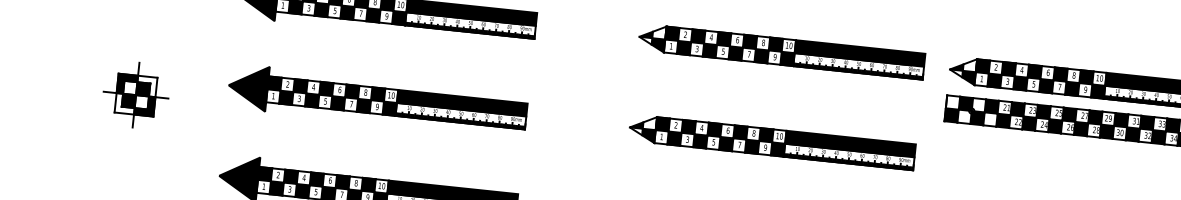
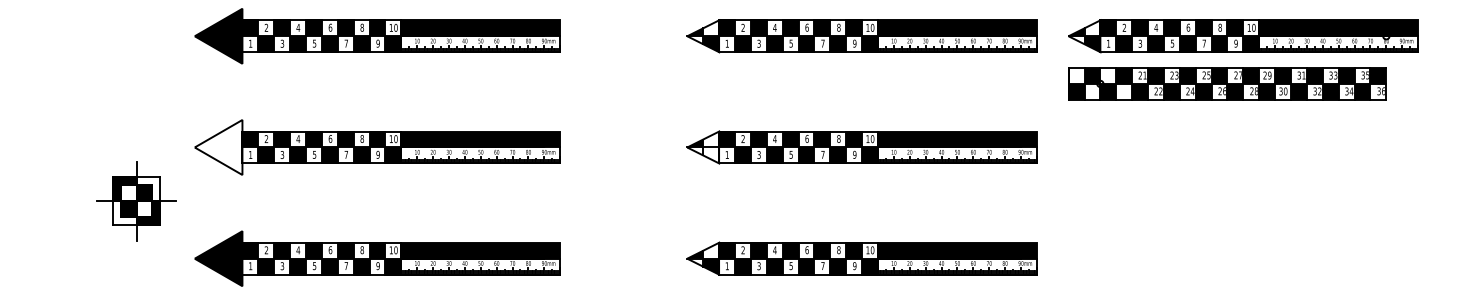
fill: (247, 87) -> (218, 147), removed
part: (135, 95) -> (136, 201), moved
fill: (648, 136) -> (711, 155), removed

